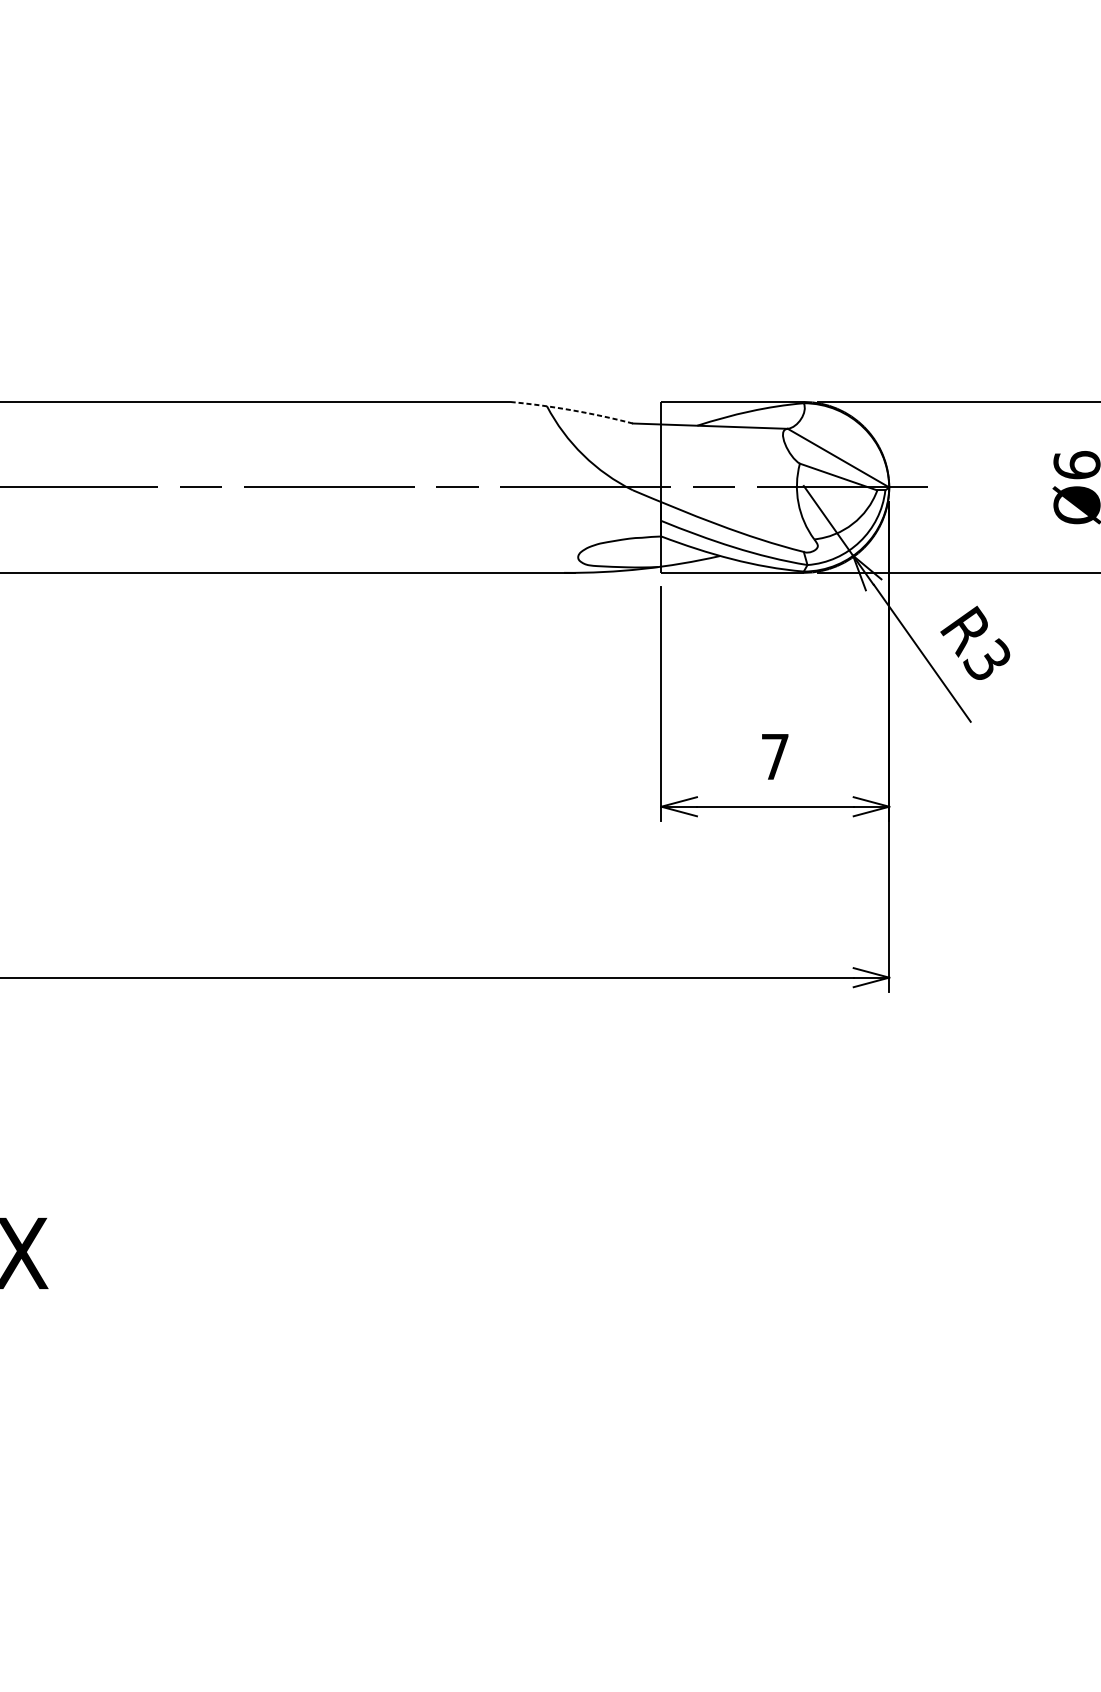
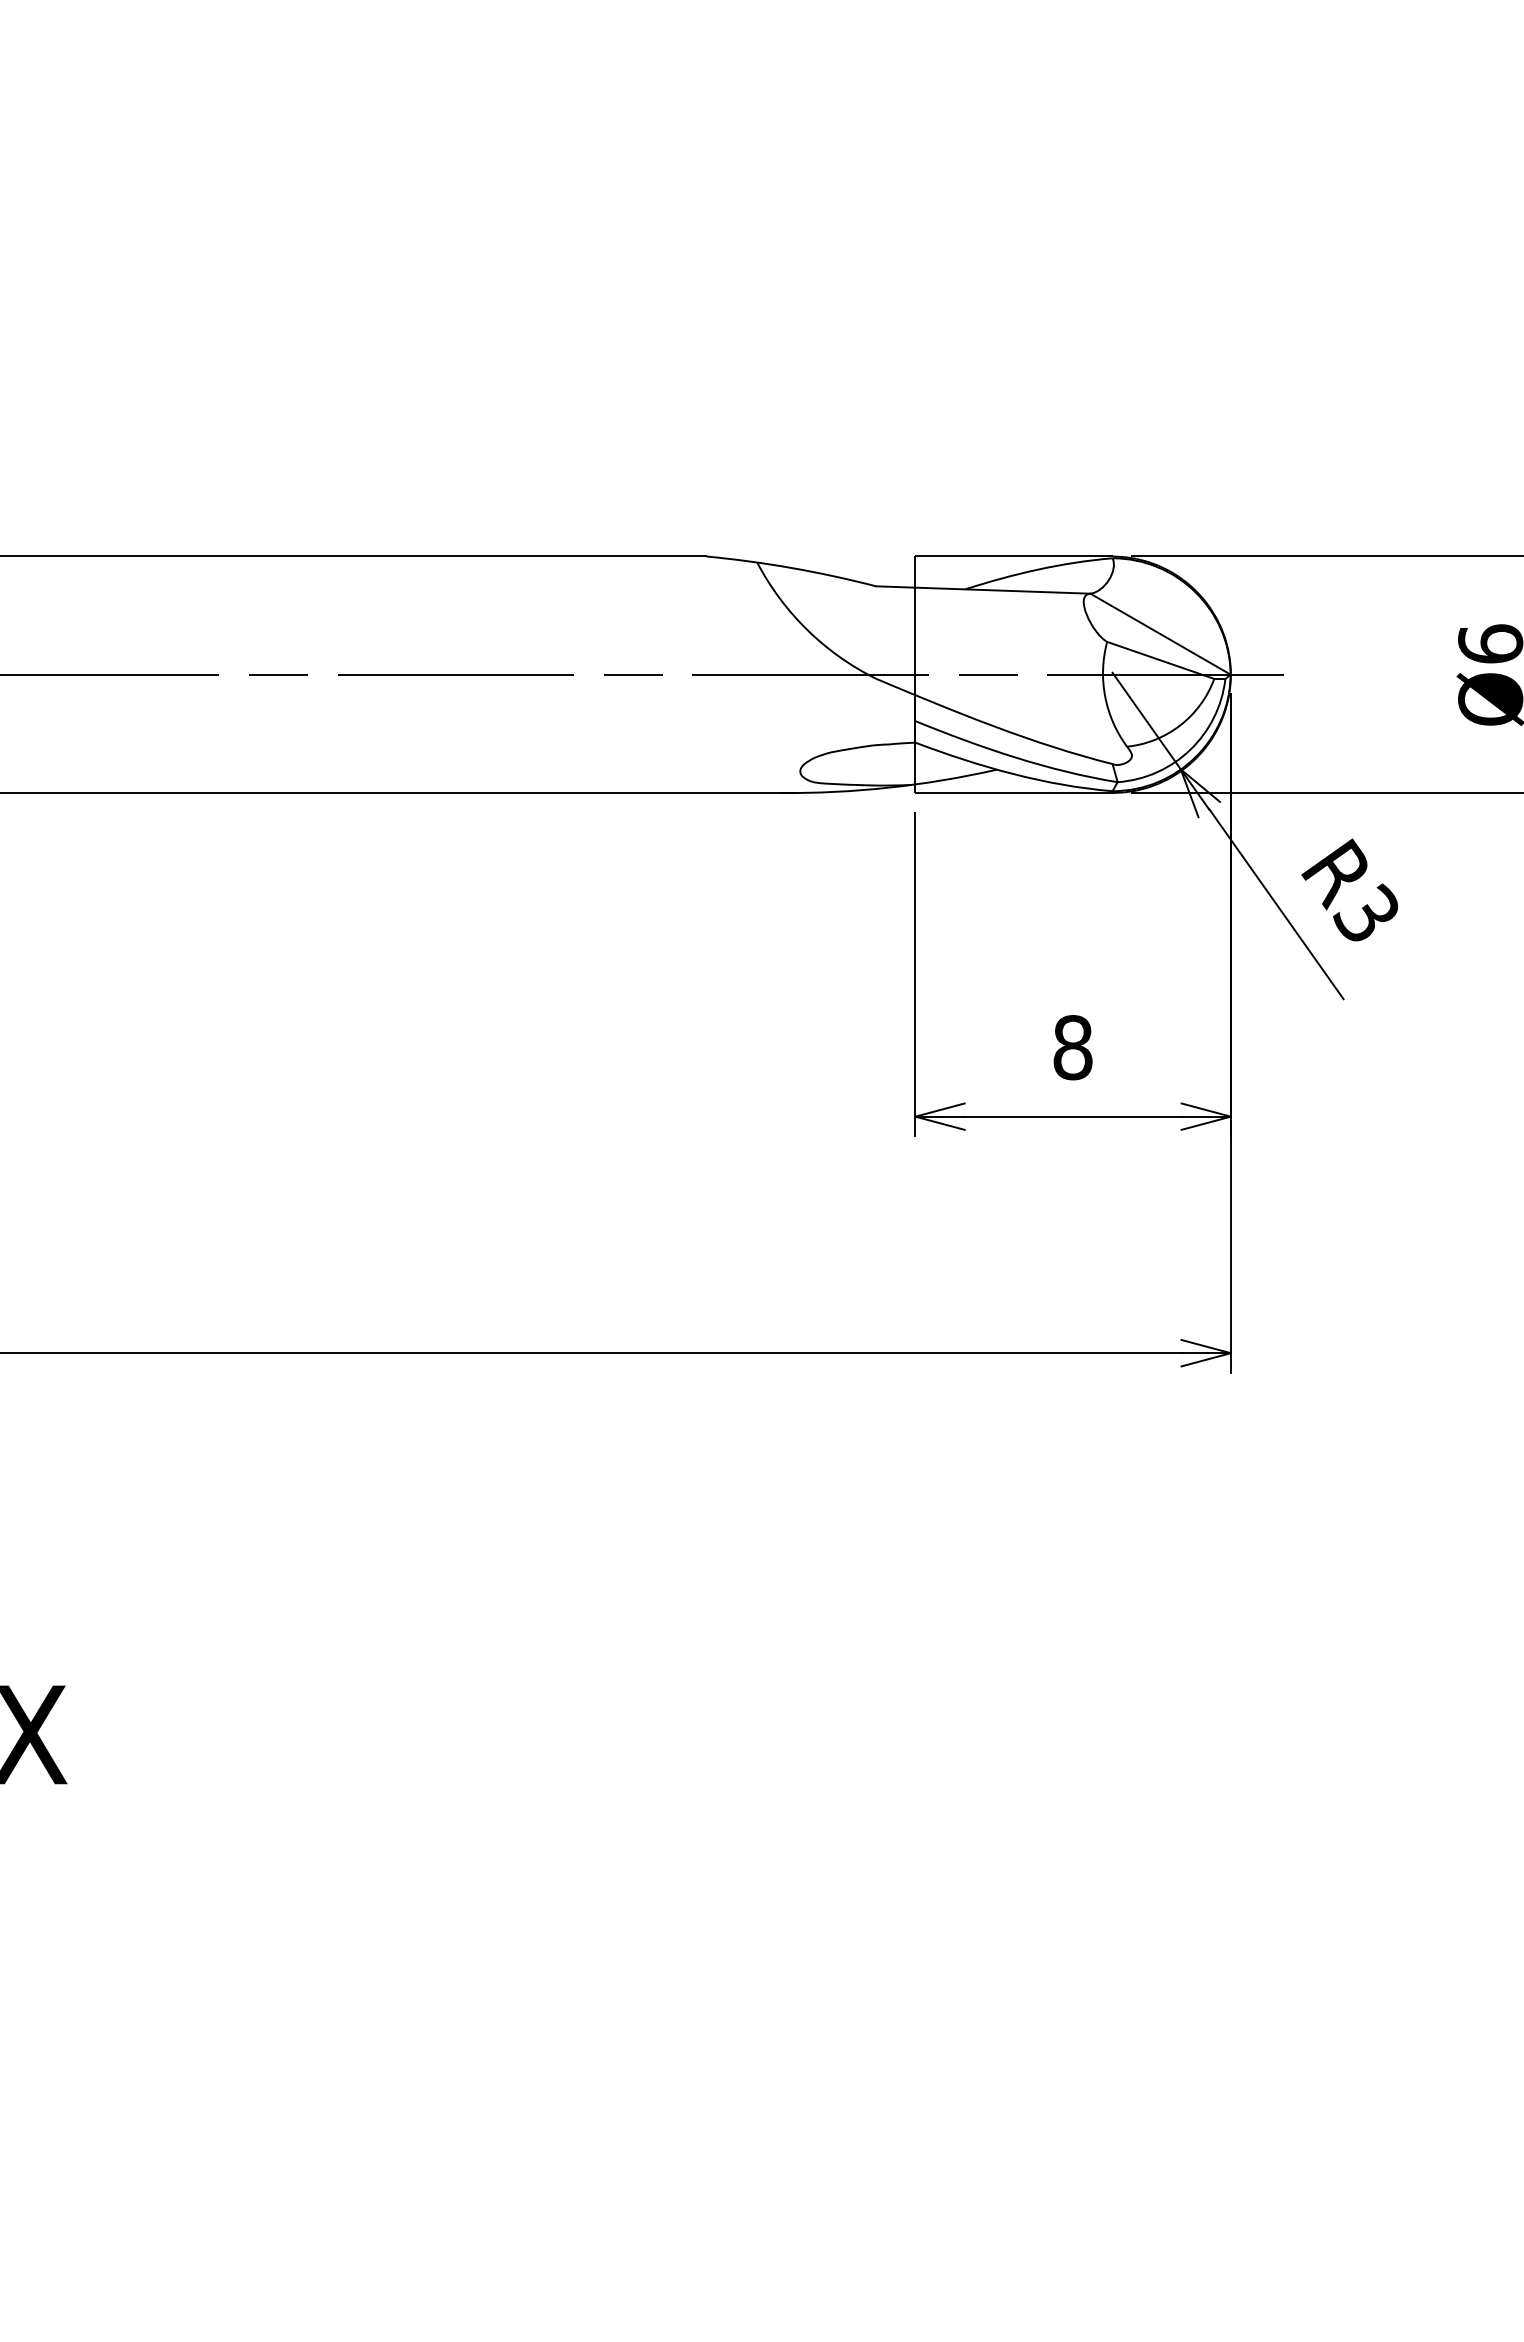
arc: (571, 410) -> (791, 568), dashed -> solid
text: (774, 756) -> (1072, 1047), 7 -> 8

